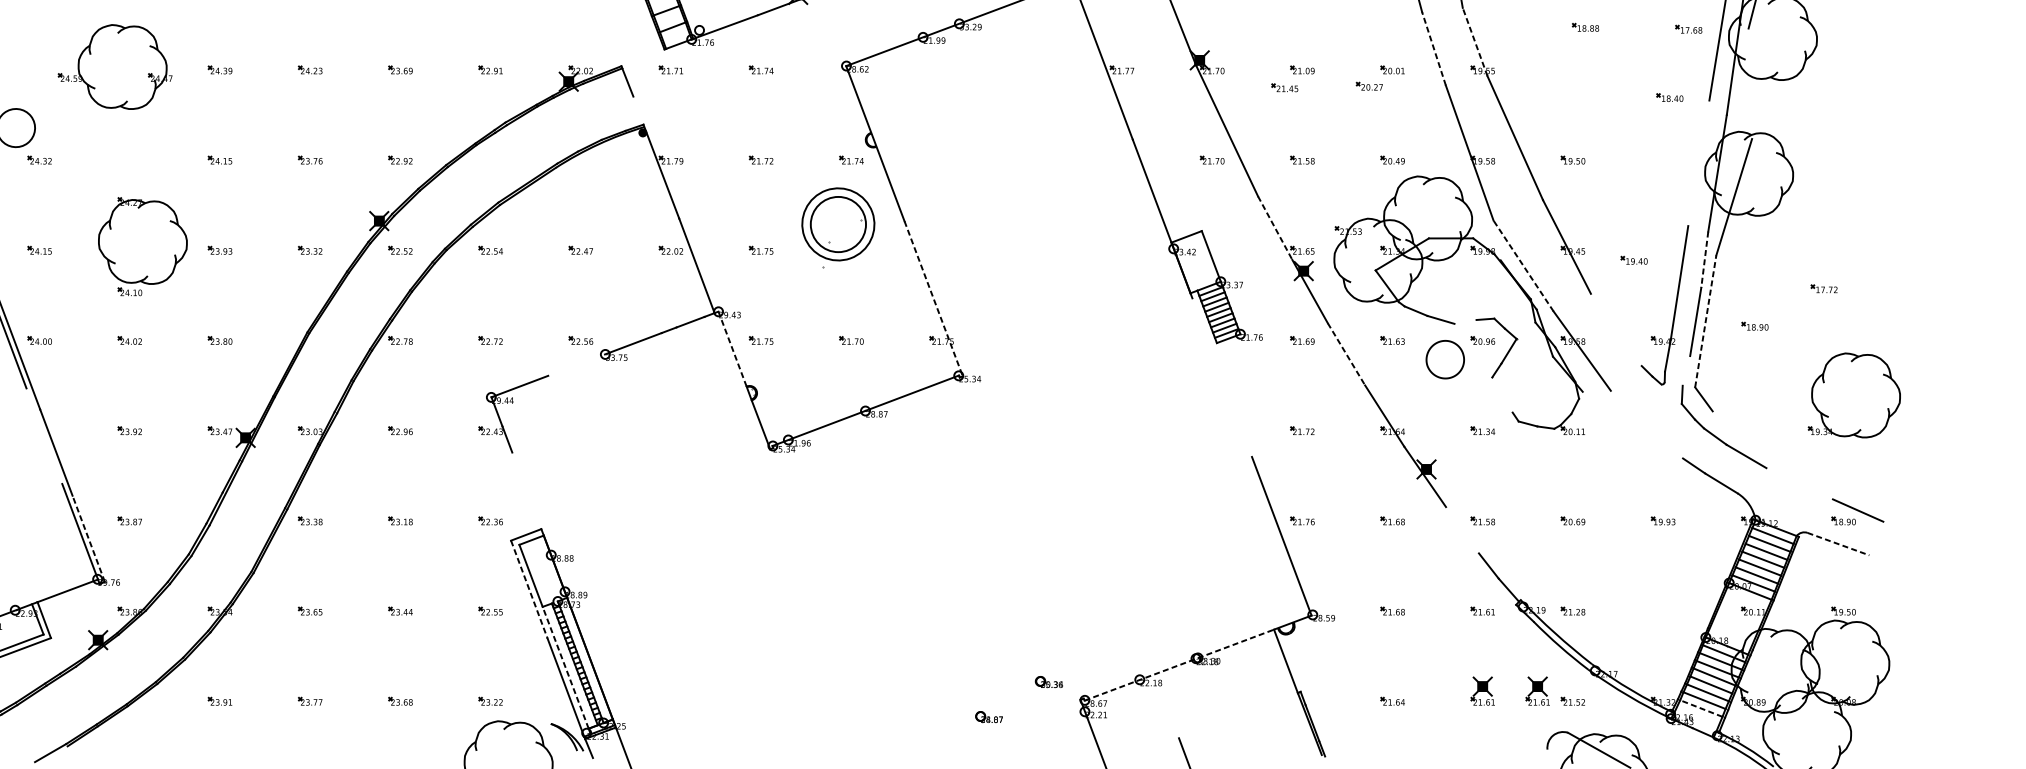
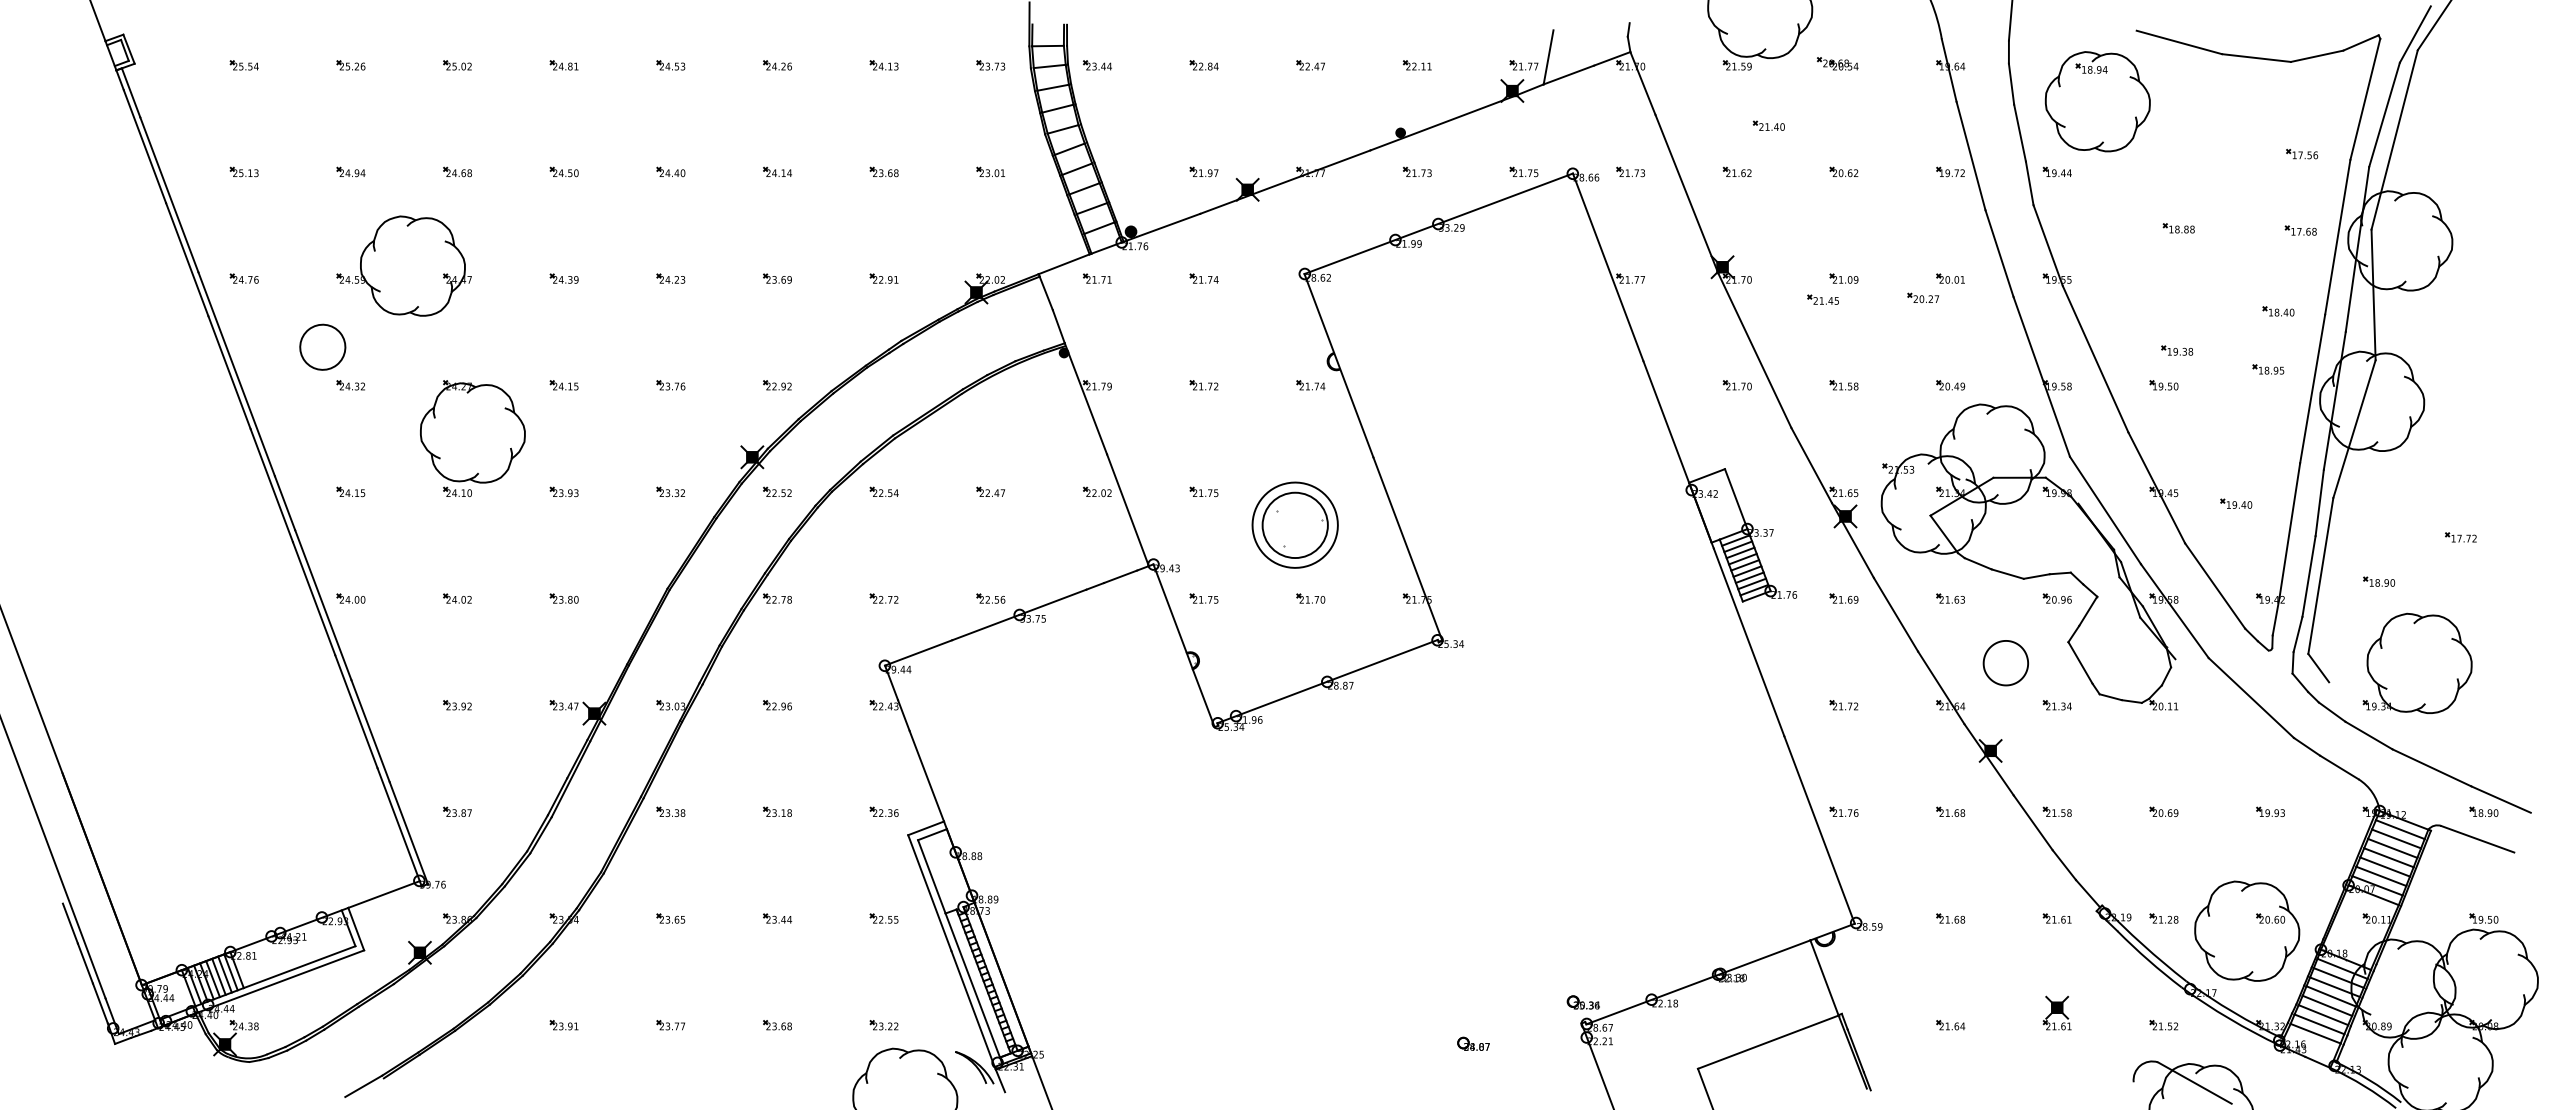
fill: (699, 30) -> (1130, 231), added
line: (1475, 41) -> (2048, 245), dashed -> solid
line: (1433, 48) -> (1999, 253), dashed -> solid
line: (642, 58) -> (1063, 264), added
part: (114, 66) -> (403, 265), moved
line: (1750, 83) -> (2373, 294), added
line: (638, 110) -> (1058, 326), added
part: (1584, 130) -> (2177, 350), added
part: (1661, 146) -> (2268, 369), added
line: (1698, 162) -> (2312, 388), added
part: (837, 223) -> (1294, 524), moved
line: (1274, 228) -> (1811, 465), dashed -> solid
part: (142, 246) -> (472, 438), moved
line: (1704, 260) -> (2319, 503), dashed -> solid
line: (1523, 266) -> (2105, 510), dashed -> solid
line: (933, 299) -> (1407, 549), dashed -> solid
line: (1465, 321) -> (2036, 576), added
line: (1705, 321) -> (2320, 575), dashed -> solid
line: (1616, 329) -> (2215, 585), added
line: (732, 348) -> (1169, 608), dashed -> solid
line: (1346, 354) -> (1896, 614), dashed -> solid
part: (1444, 359) -> (2005, 663), moved
line: (576, 365) -> (985, 627), added
line: (1685, 370) -> (2297, 634), added
line: (1221, 377) -> (1748, 642), added
line: (1502, 394) -> (2080, 662), added
part: (1854, 394) -> (2417, 662), moved
line: (1646, 424) -> (2250, 697), added
line: (44, 436) -> (356, 711), added
line: (1799, 483) -> (2431, 767), added
line: (526, 491) -> (926, 776), added
line: (1461, 529) -> (2032, 822), added
line: (88, 538) -> (408, 832), dashed -> solid
line: (1838, 544) -> (2477, 839), dashed -> solid
line: (529, 589) -> (929, 893), dashed -> solid
part: (1643, 621) -> (2247, 930), added
line: (1179, 665) -> (1698, 982), dashed -> solid
line: (565, 667) -> (972, 985), dashed -> solid
part: (1048, 682) -> (1582, 1002), moved
part: (1537, 690) -> (2121, 1012), removed
line: (1701, 708) -> (2315, 1033), dashed -> solid
line: (1237, 715) -> (1767, 1041), added

